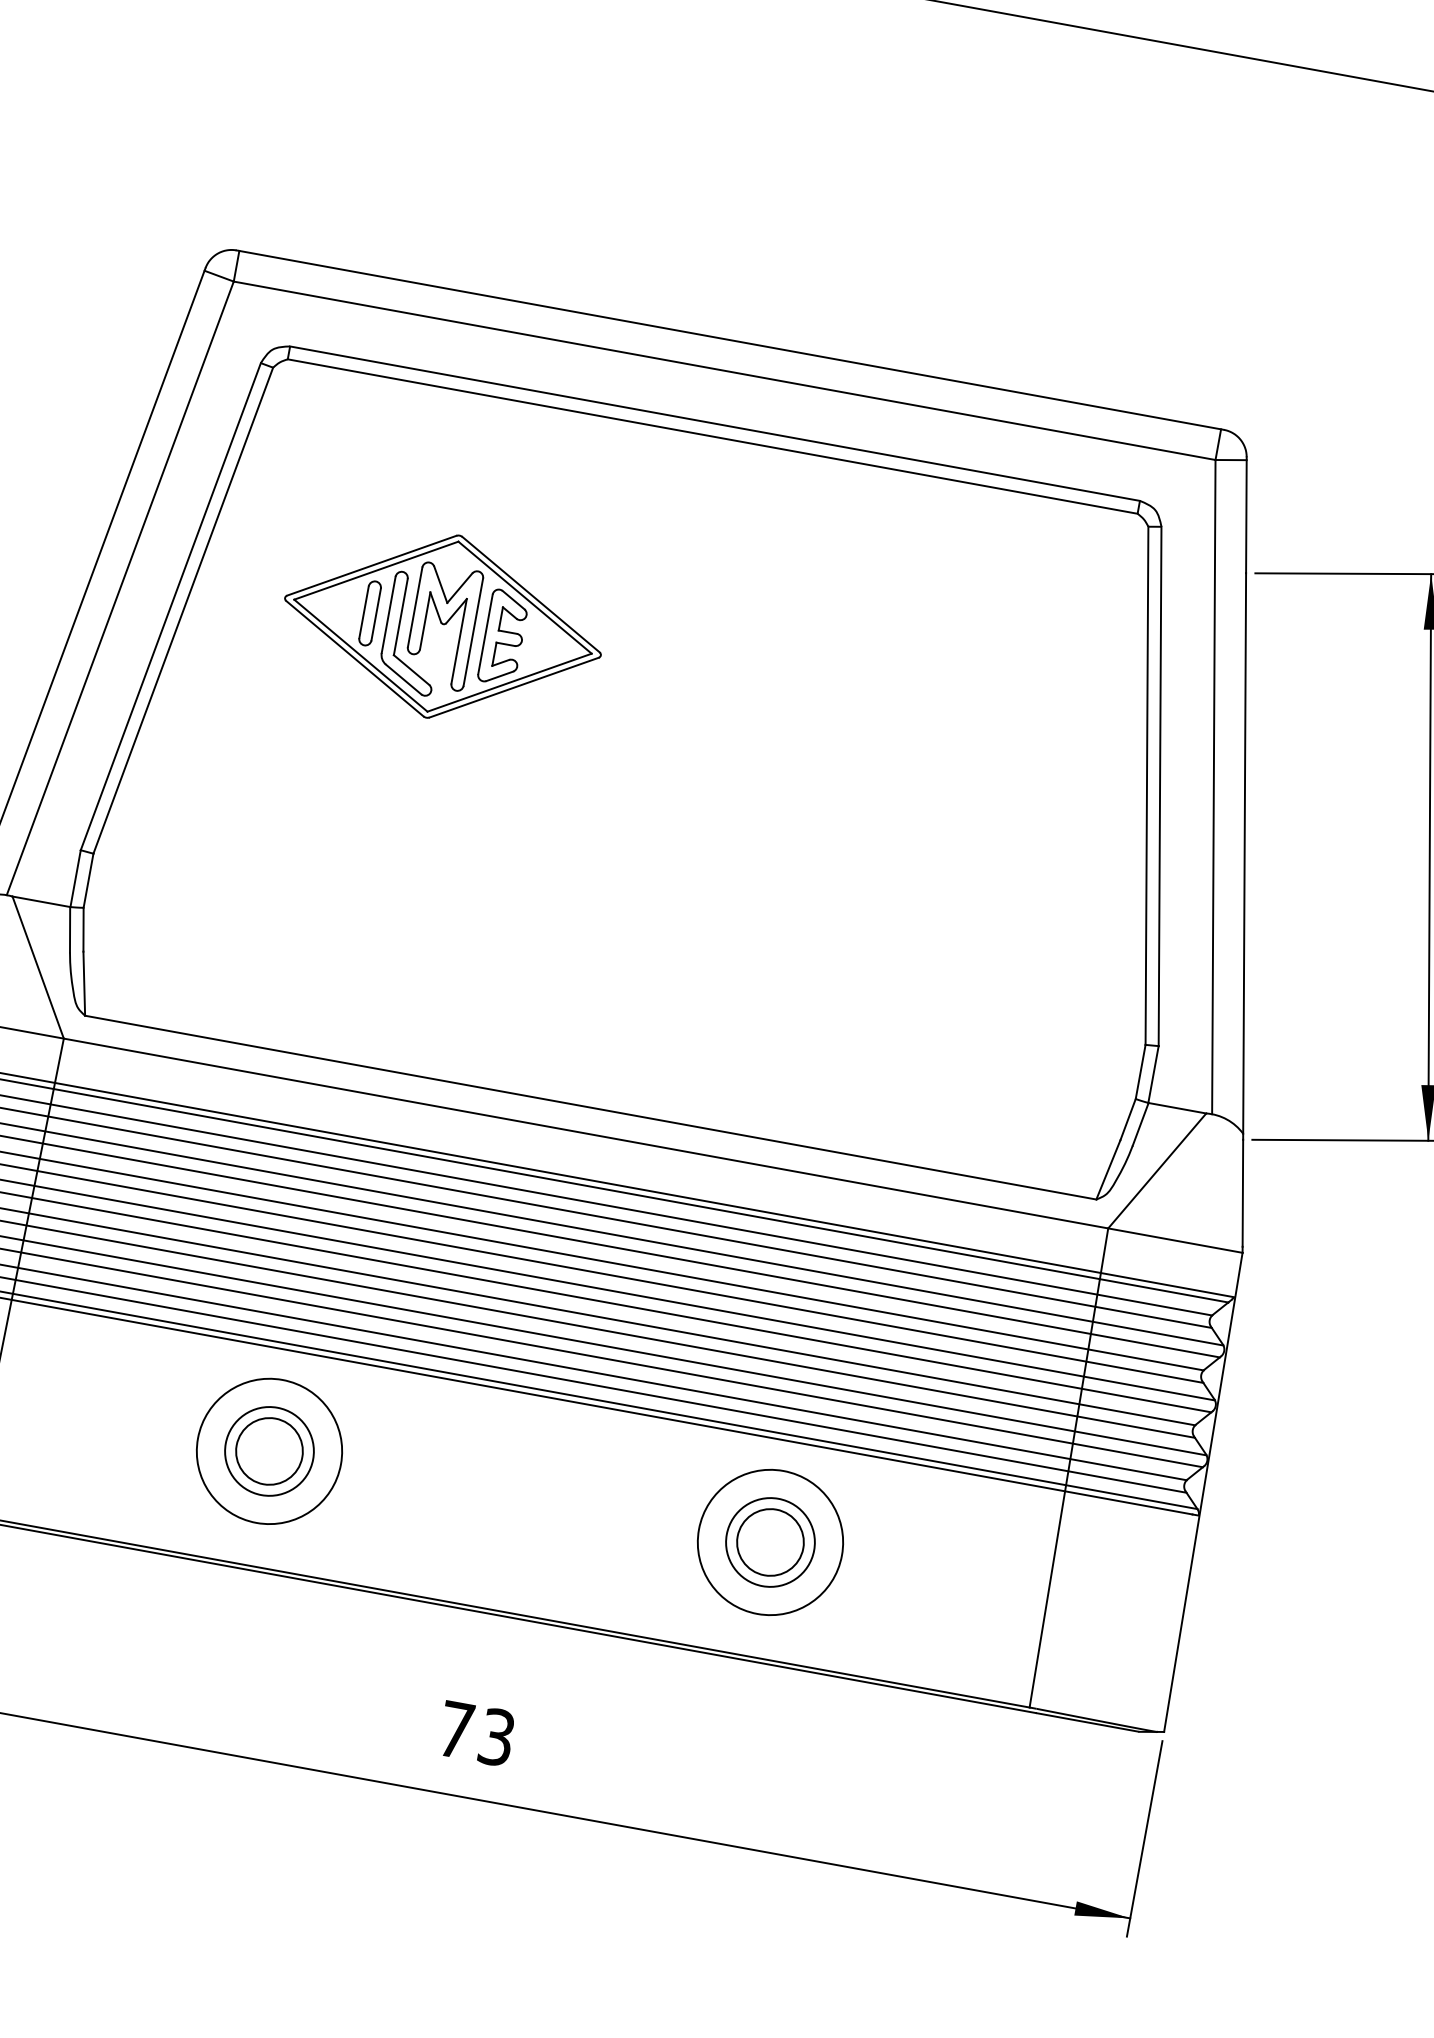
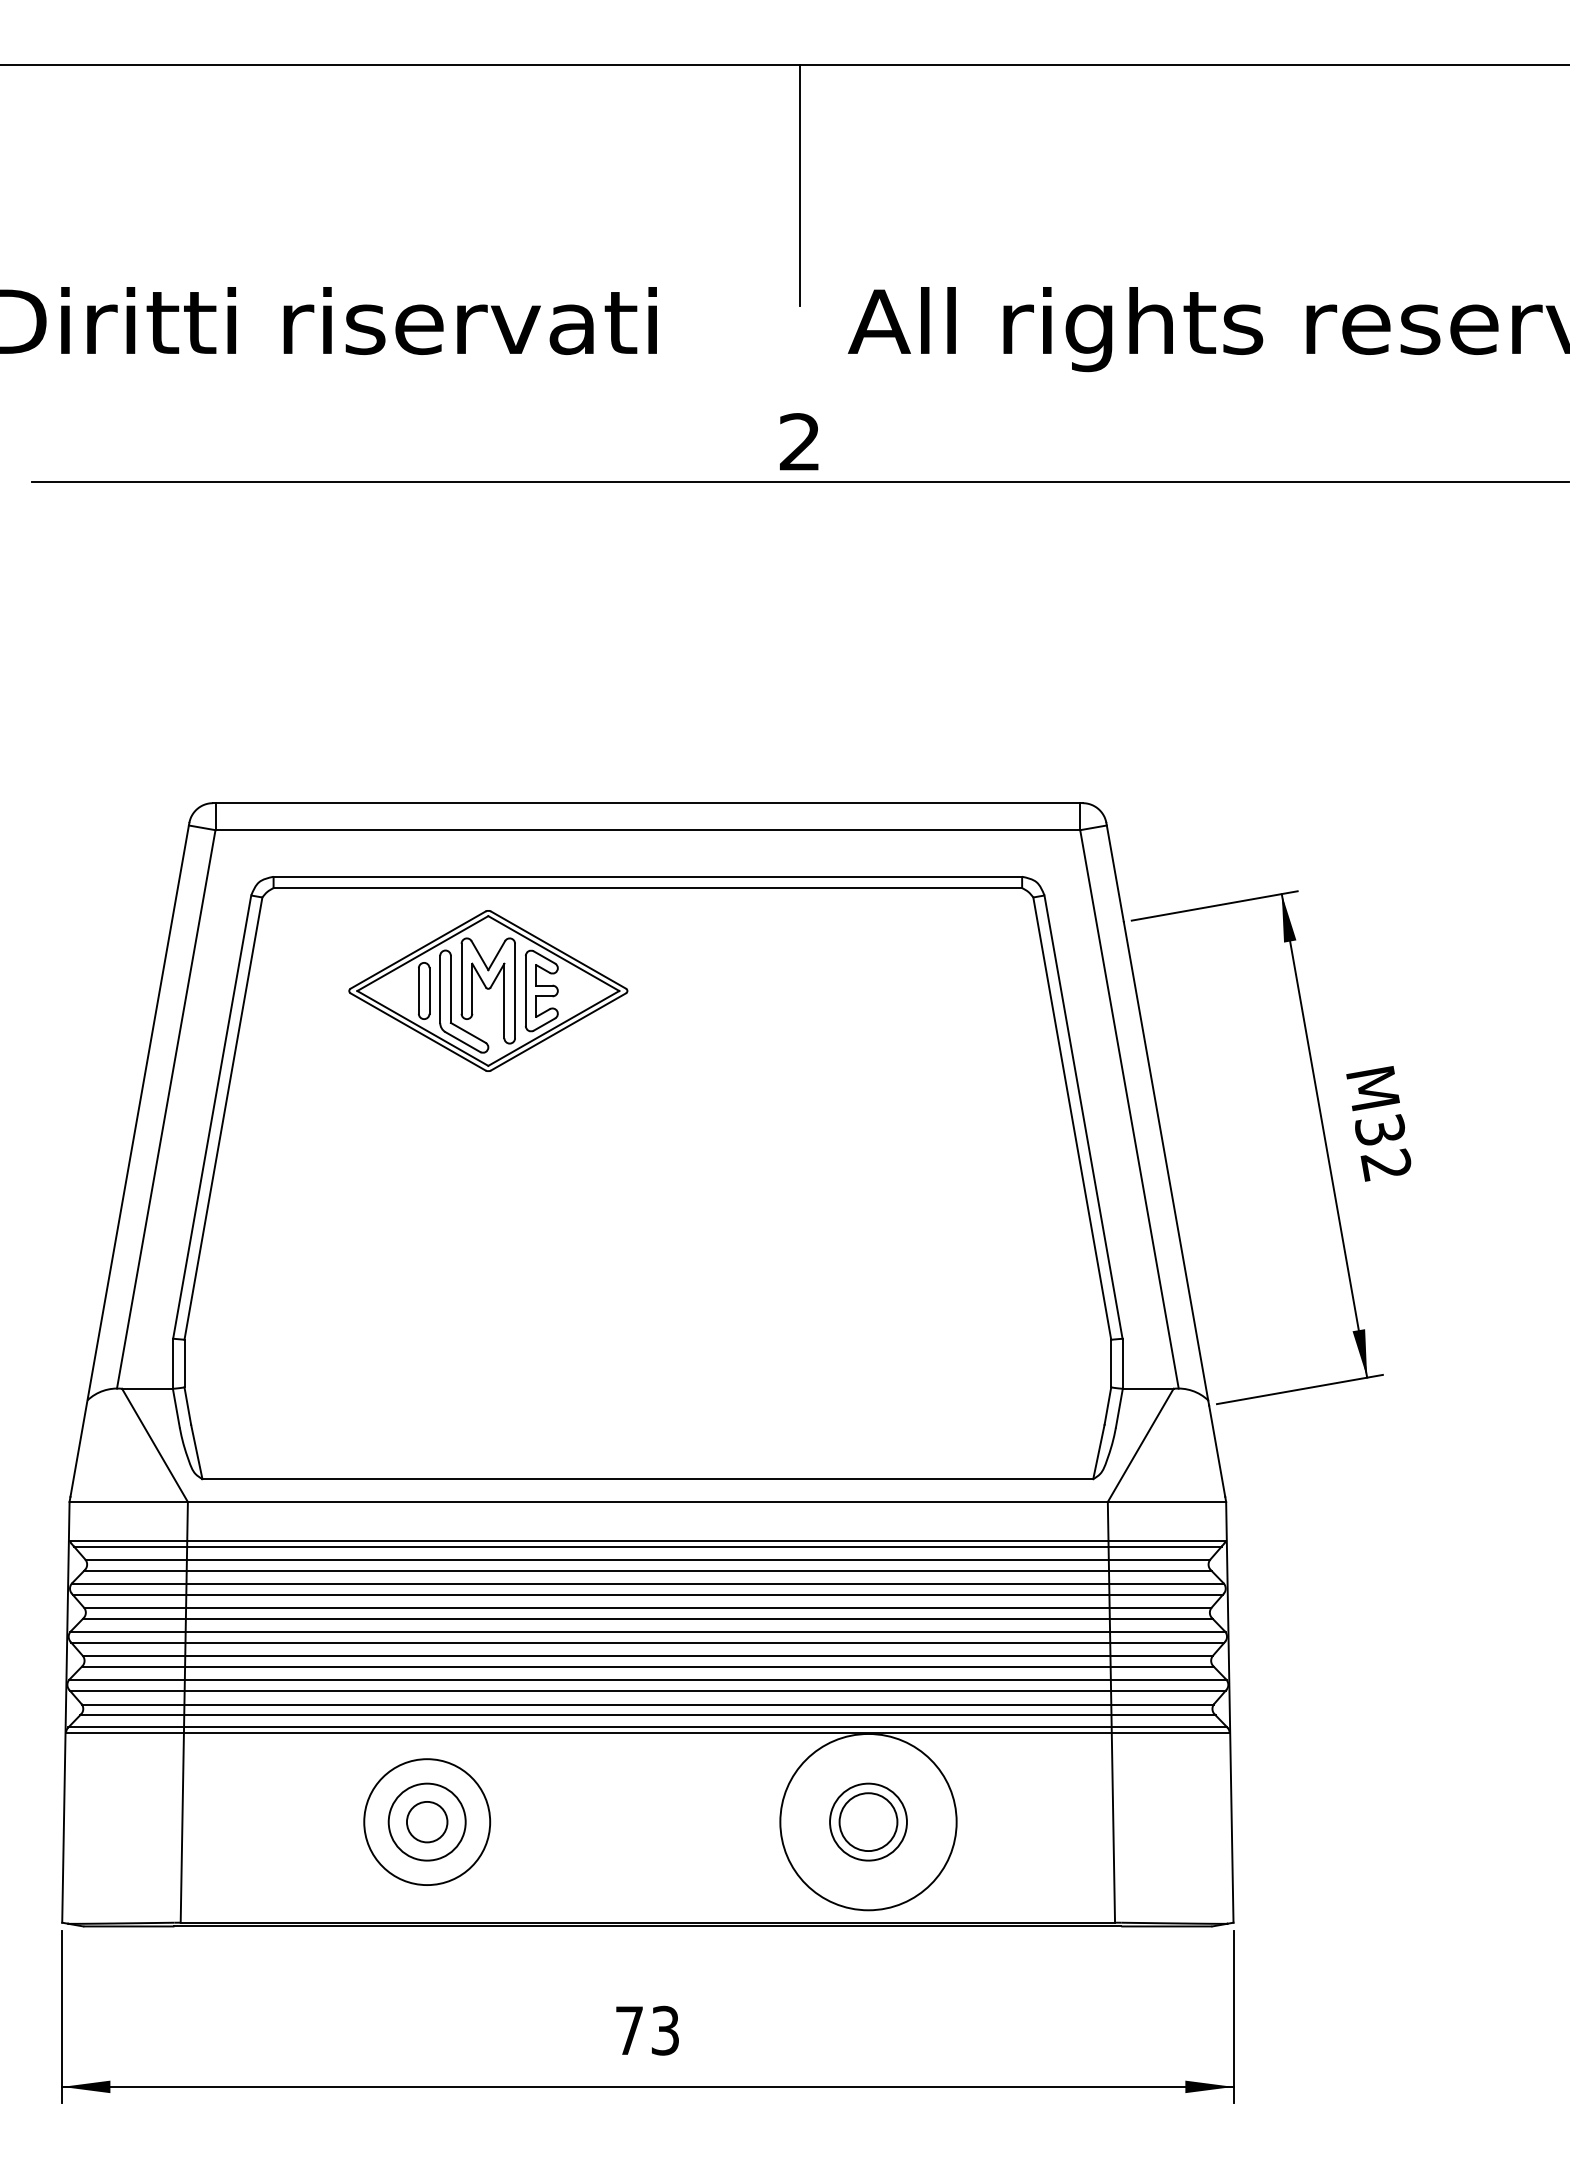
part: (443, 626) -> (488, 990), moved
circle: (269, 1451) -> (427, 1822), size x0.7
circle: (770, 1542) -> (868, 1822), size x1.4

